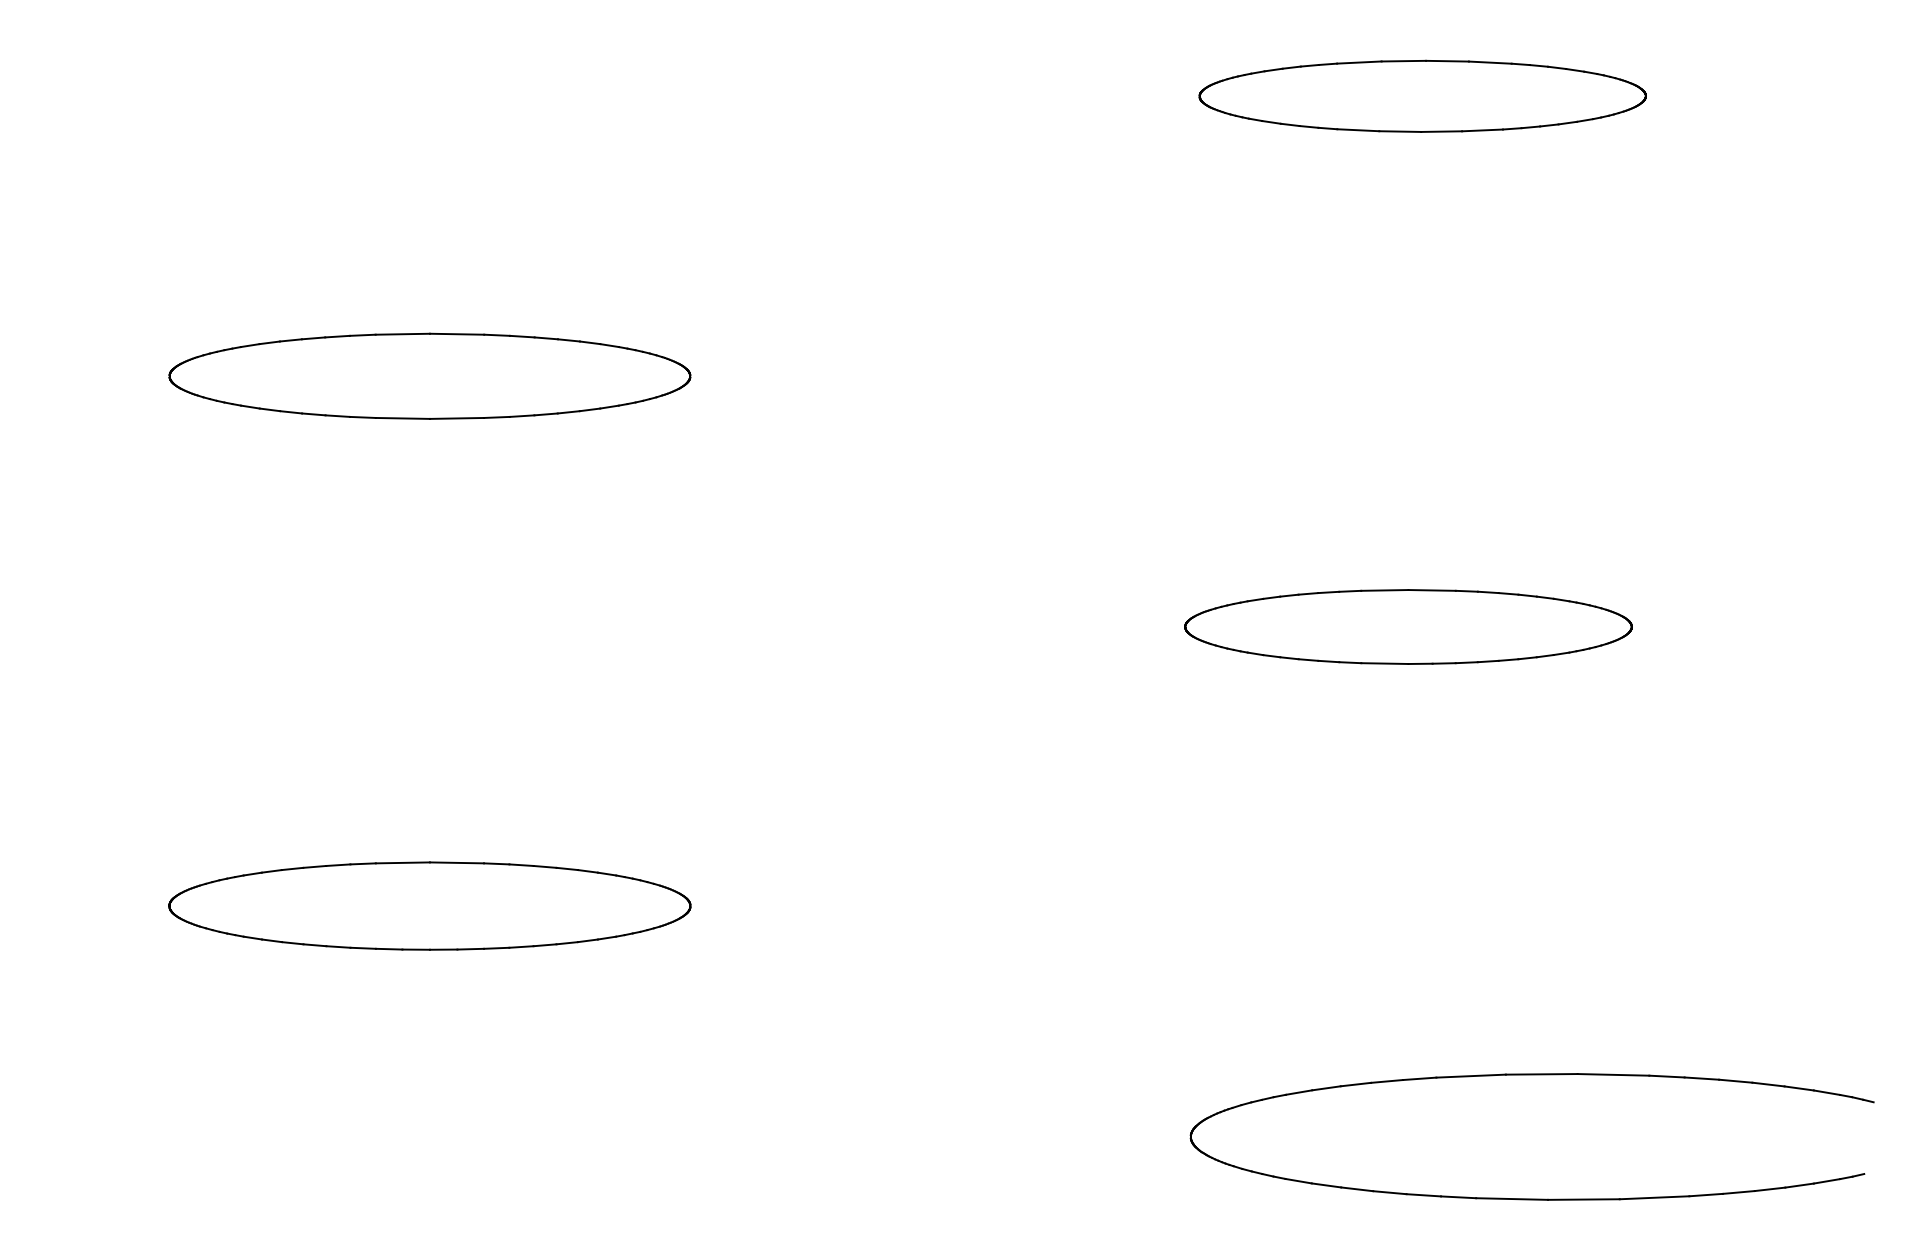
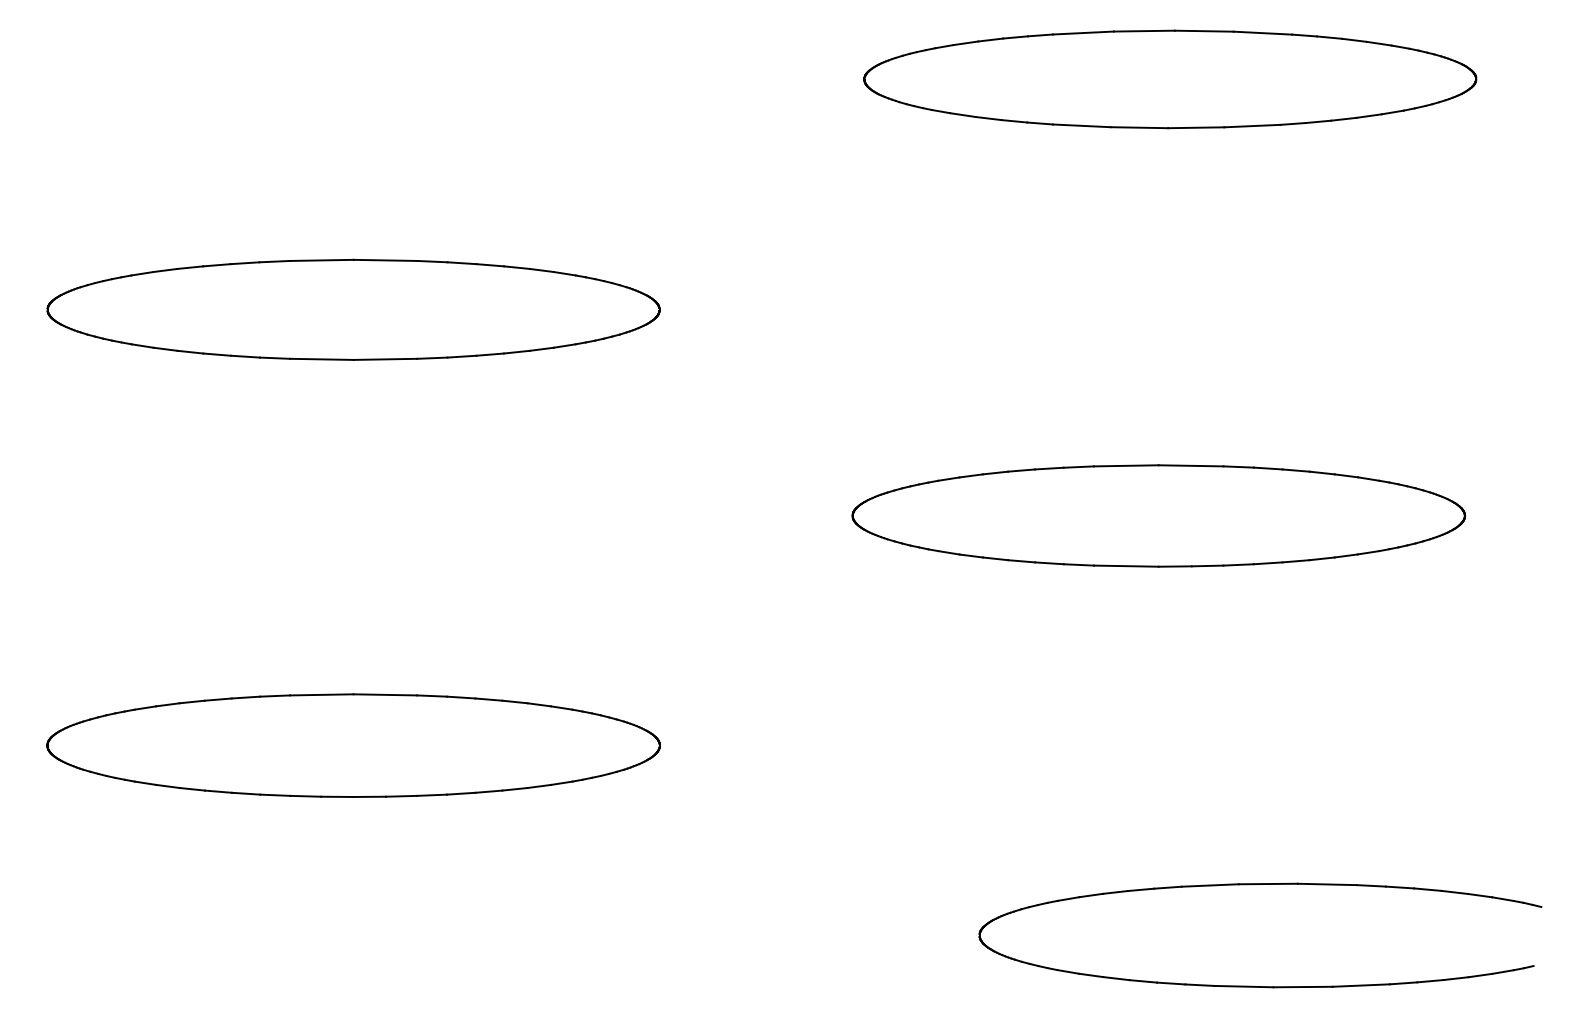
part: (1422, 96) -> (1170, 79), size x1.67
part: (429, 376) -> (353, 309), size x1.43
part: (1408, 626) -> (1158, 515), size x1.67
part: (429, 905) -> (353, 745), size x1.43

